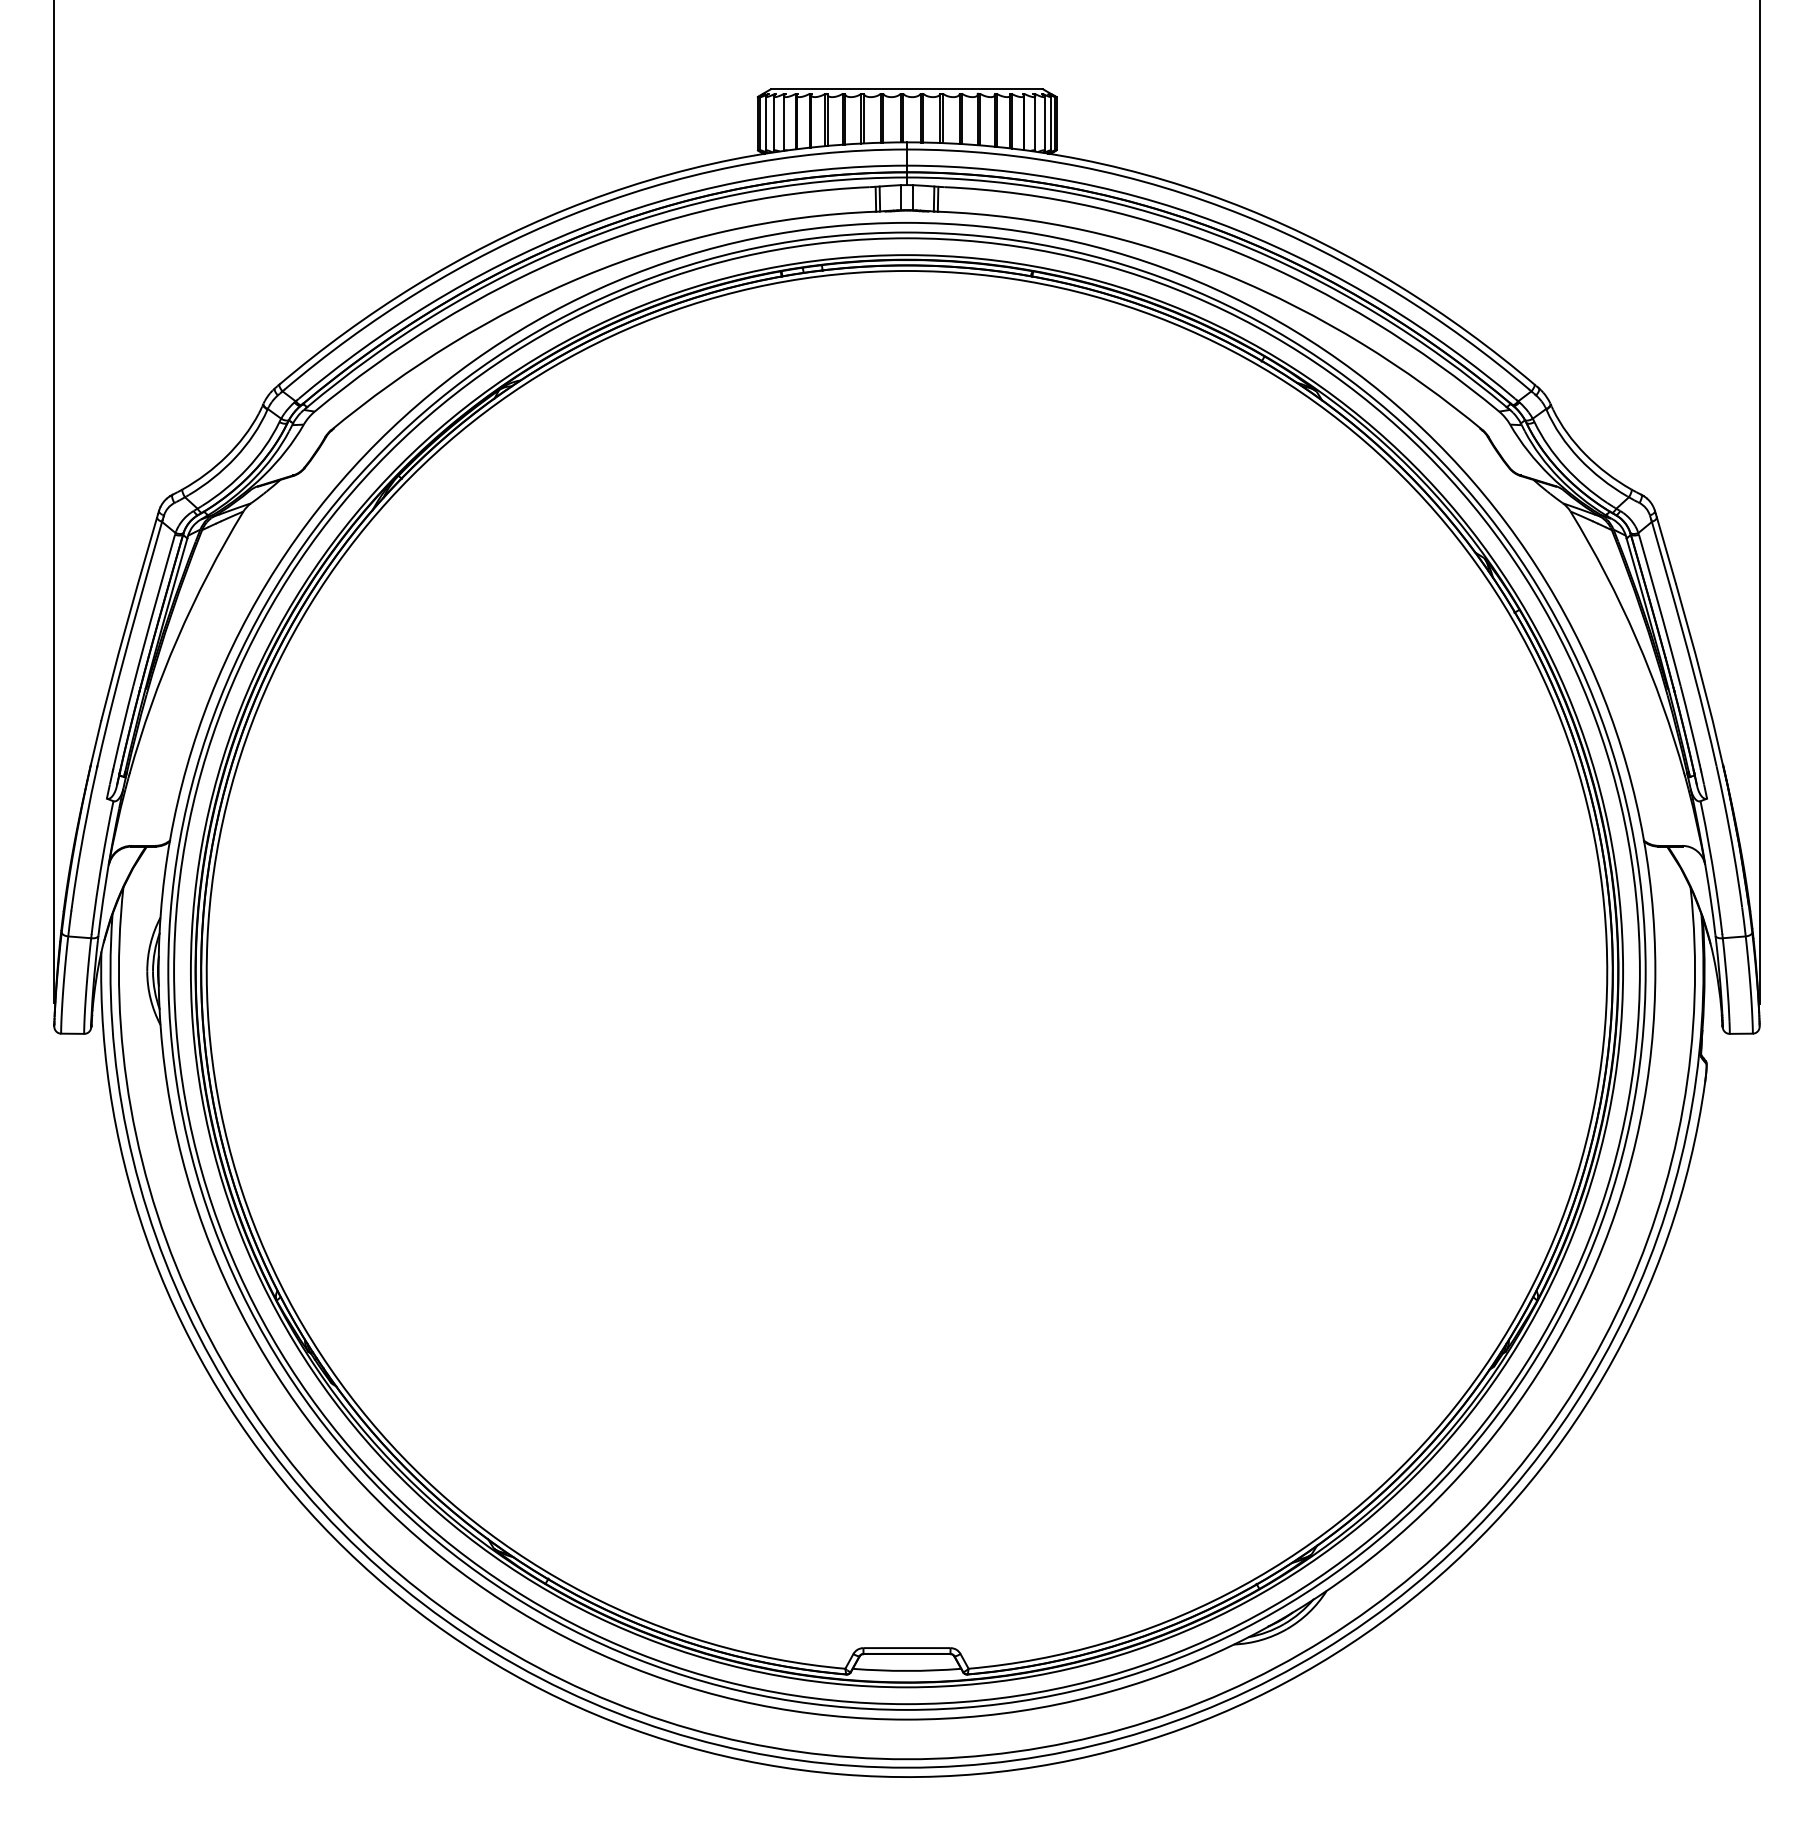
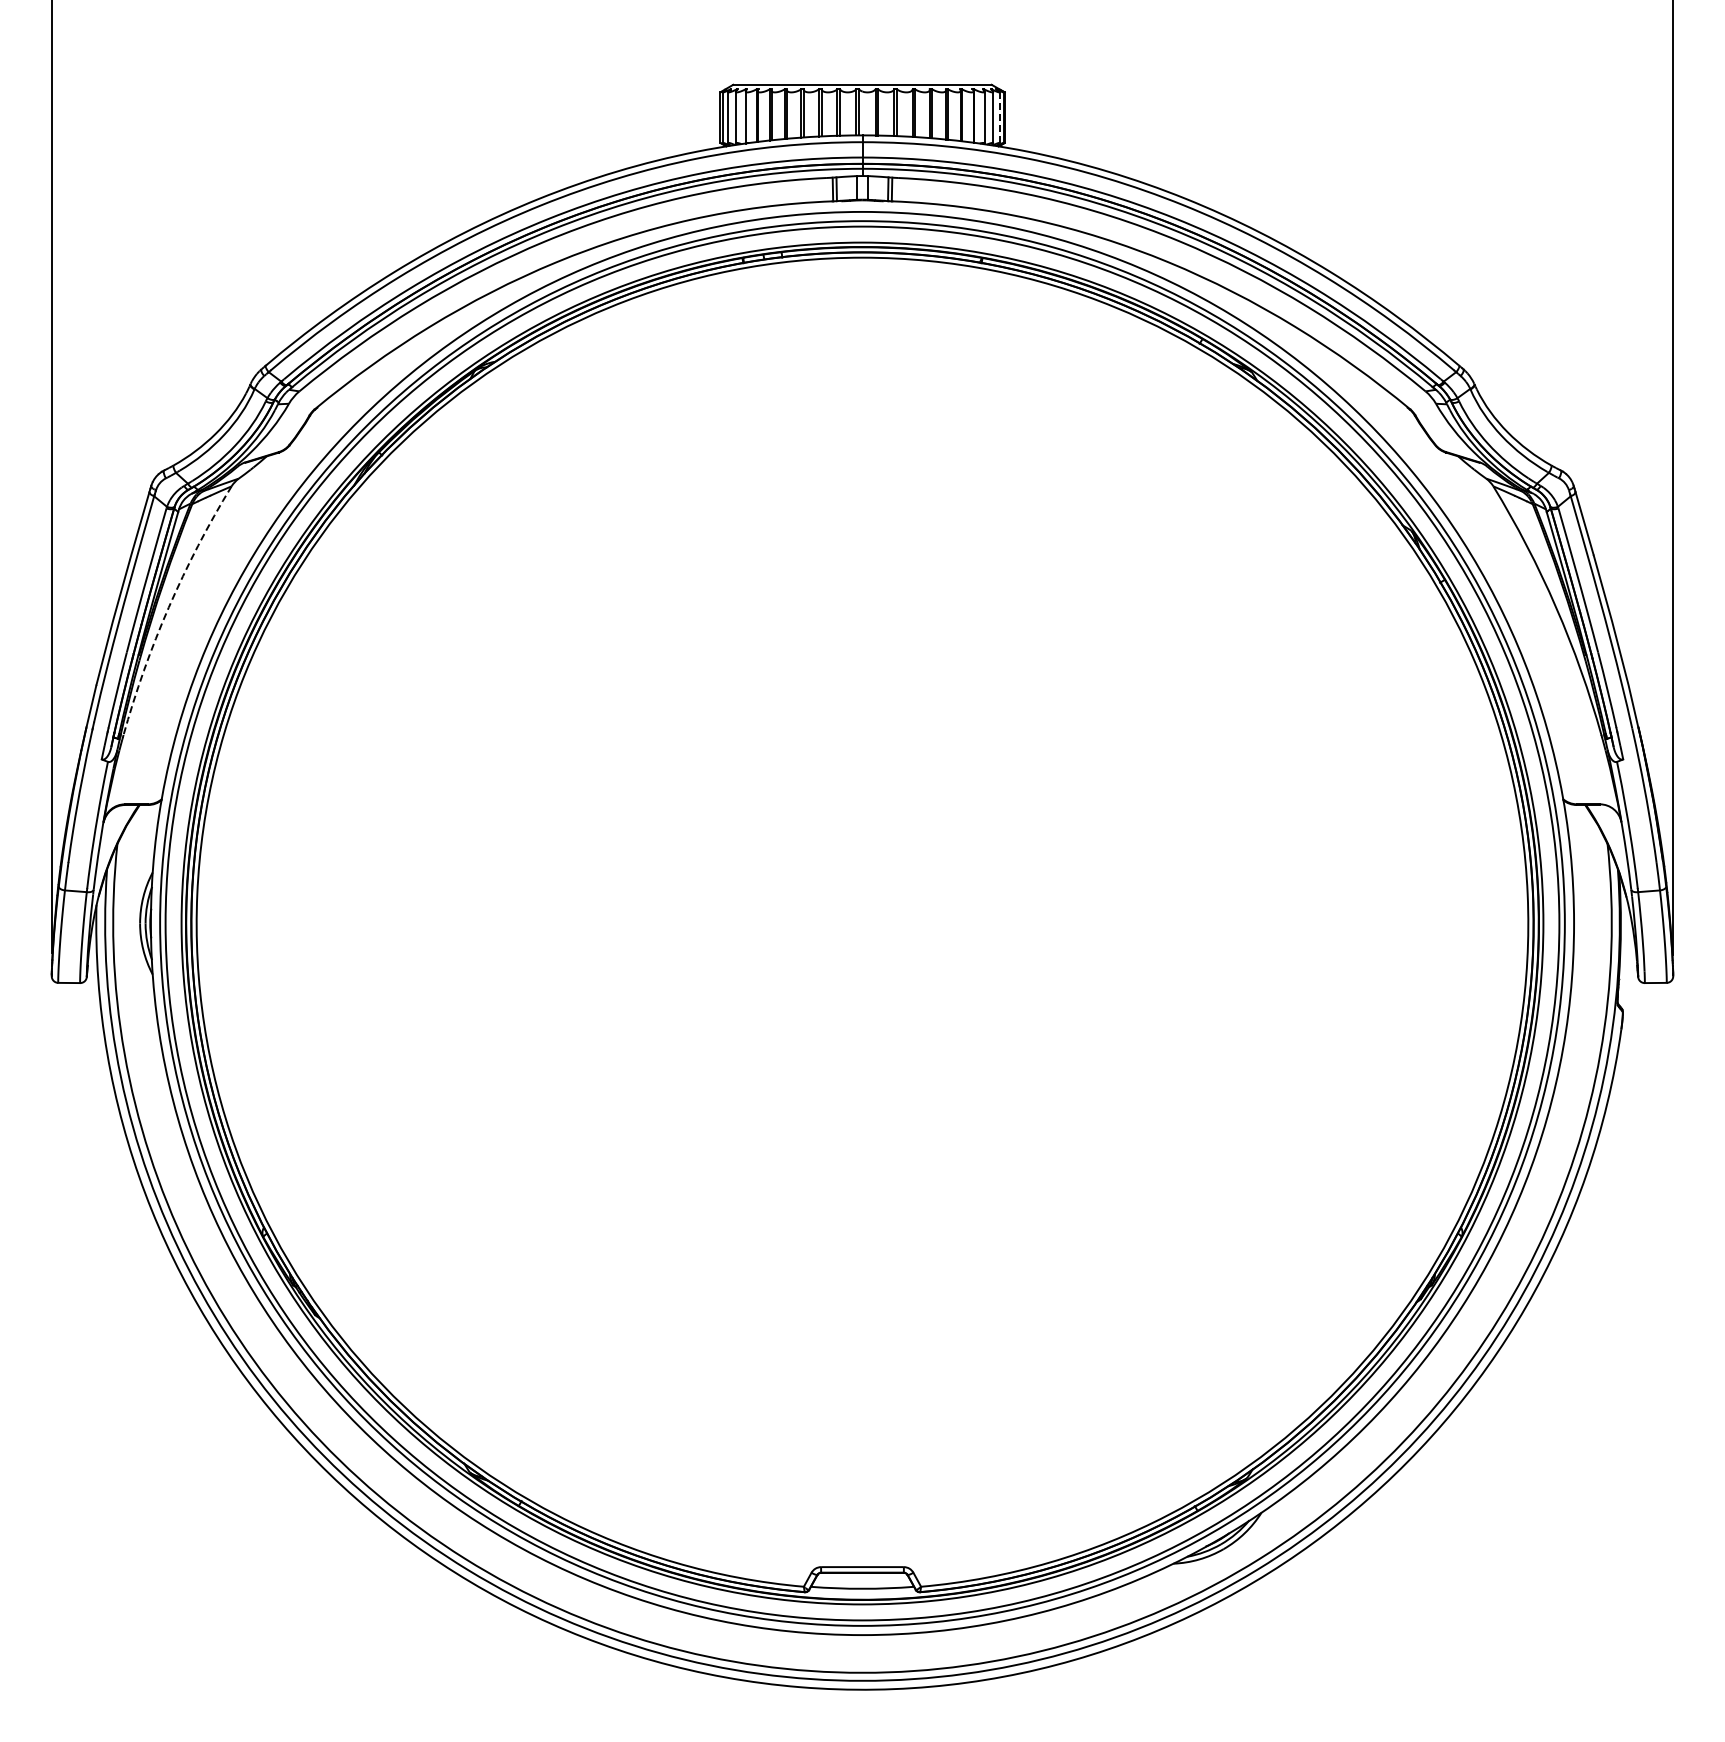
line: (1051, 123) -> (999, 117), solid -> dashed
arc: (177, 638) -> (168, 607), solid -> dashed

